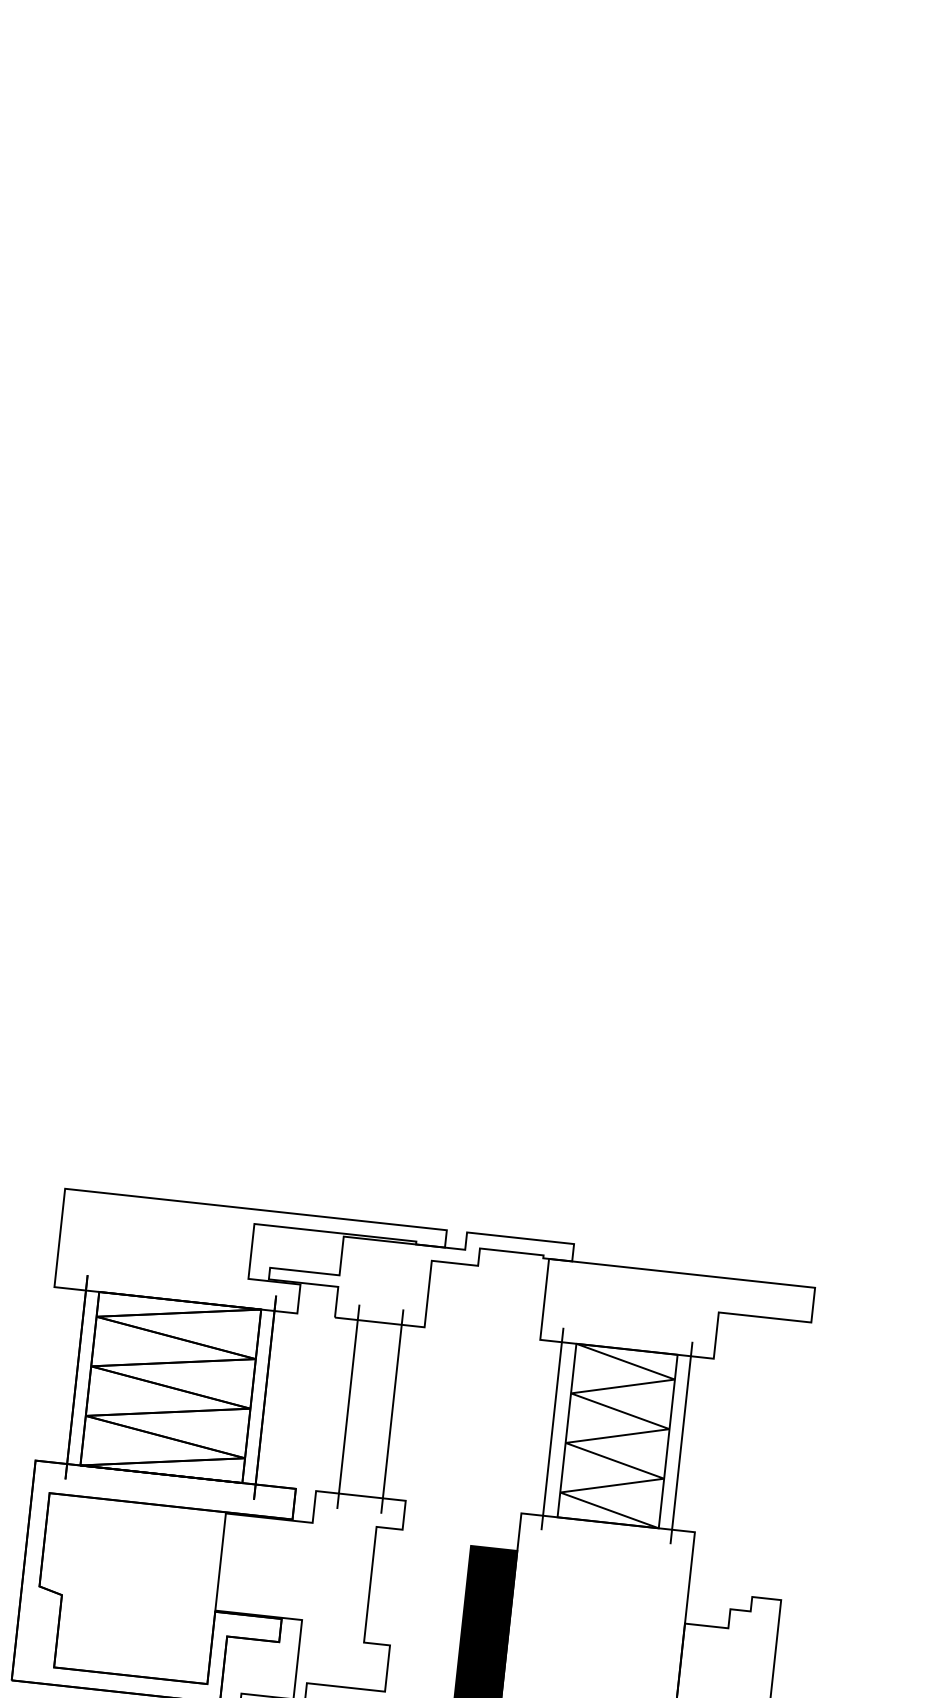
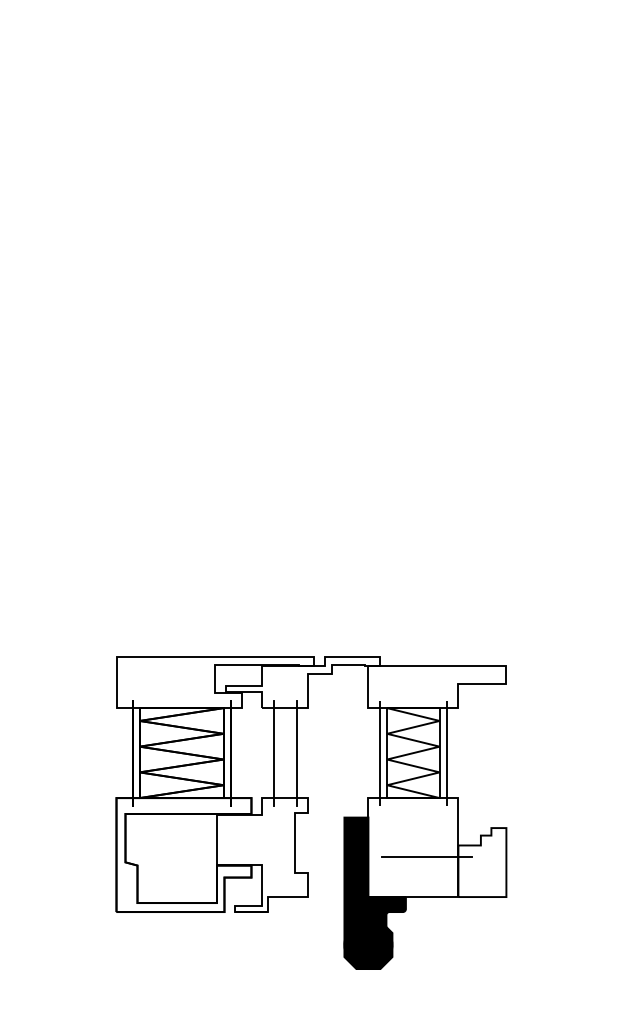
line: (621, 1638) -> (426, 856), added

